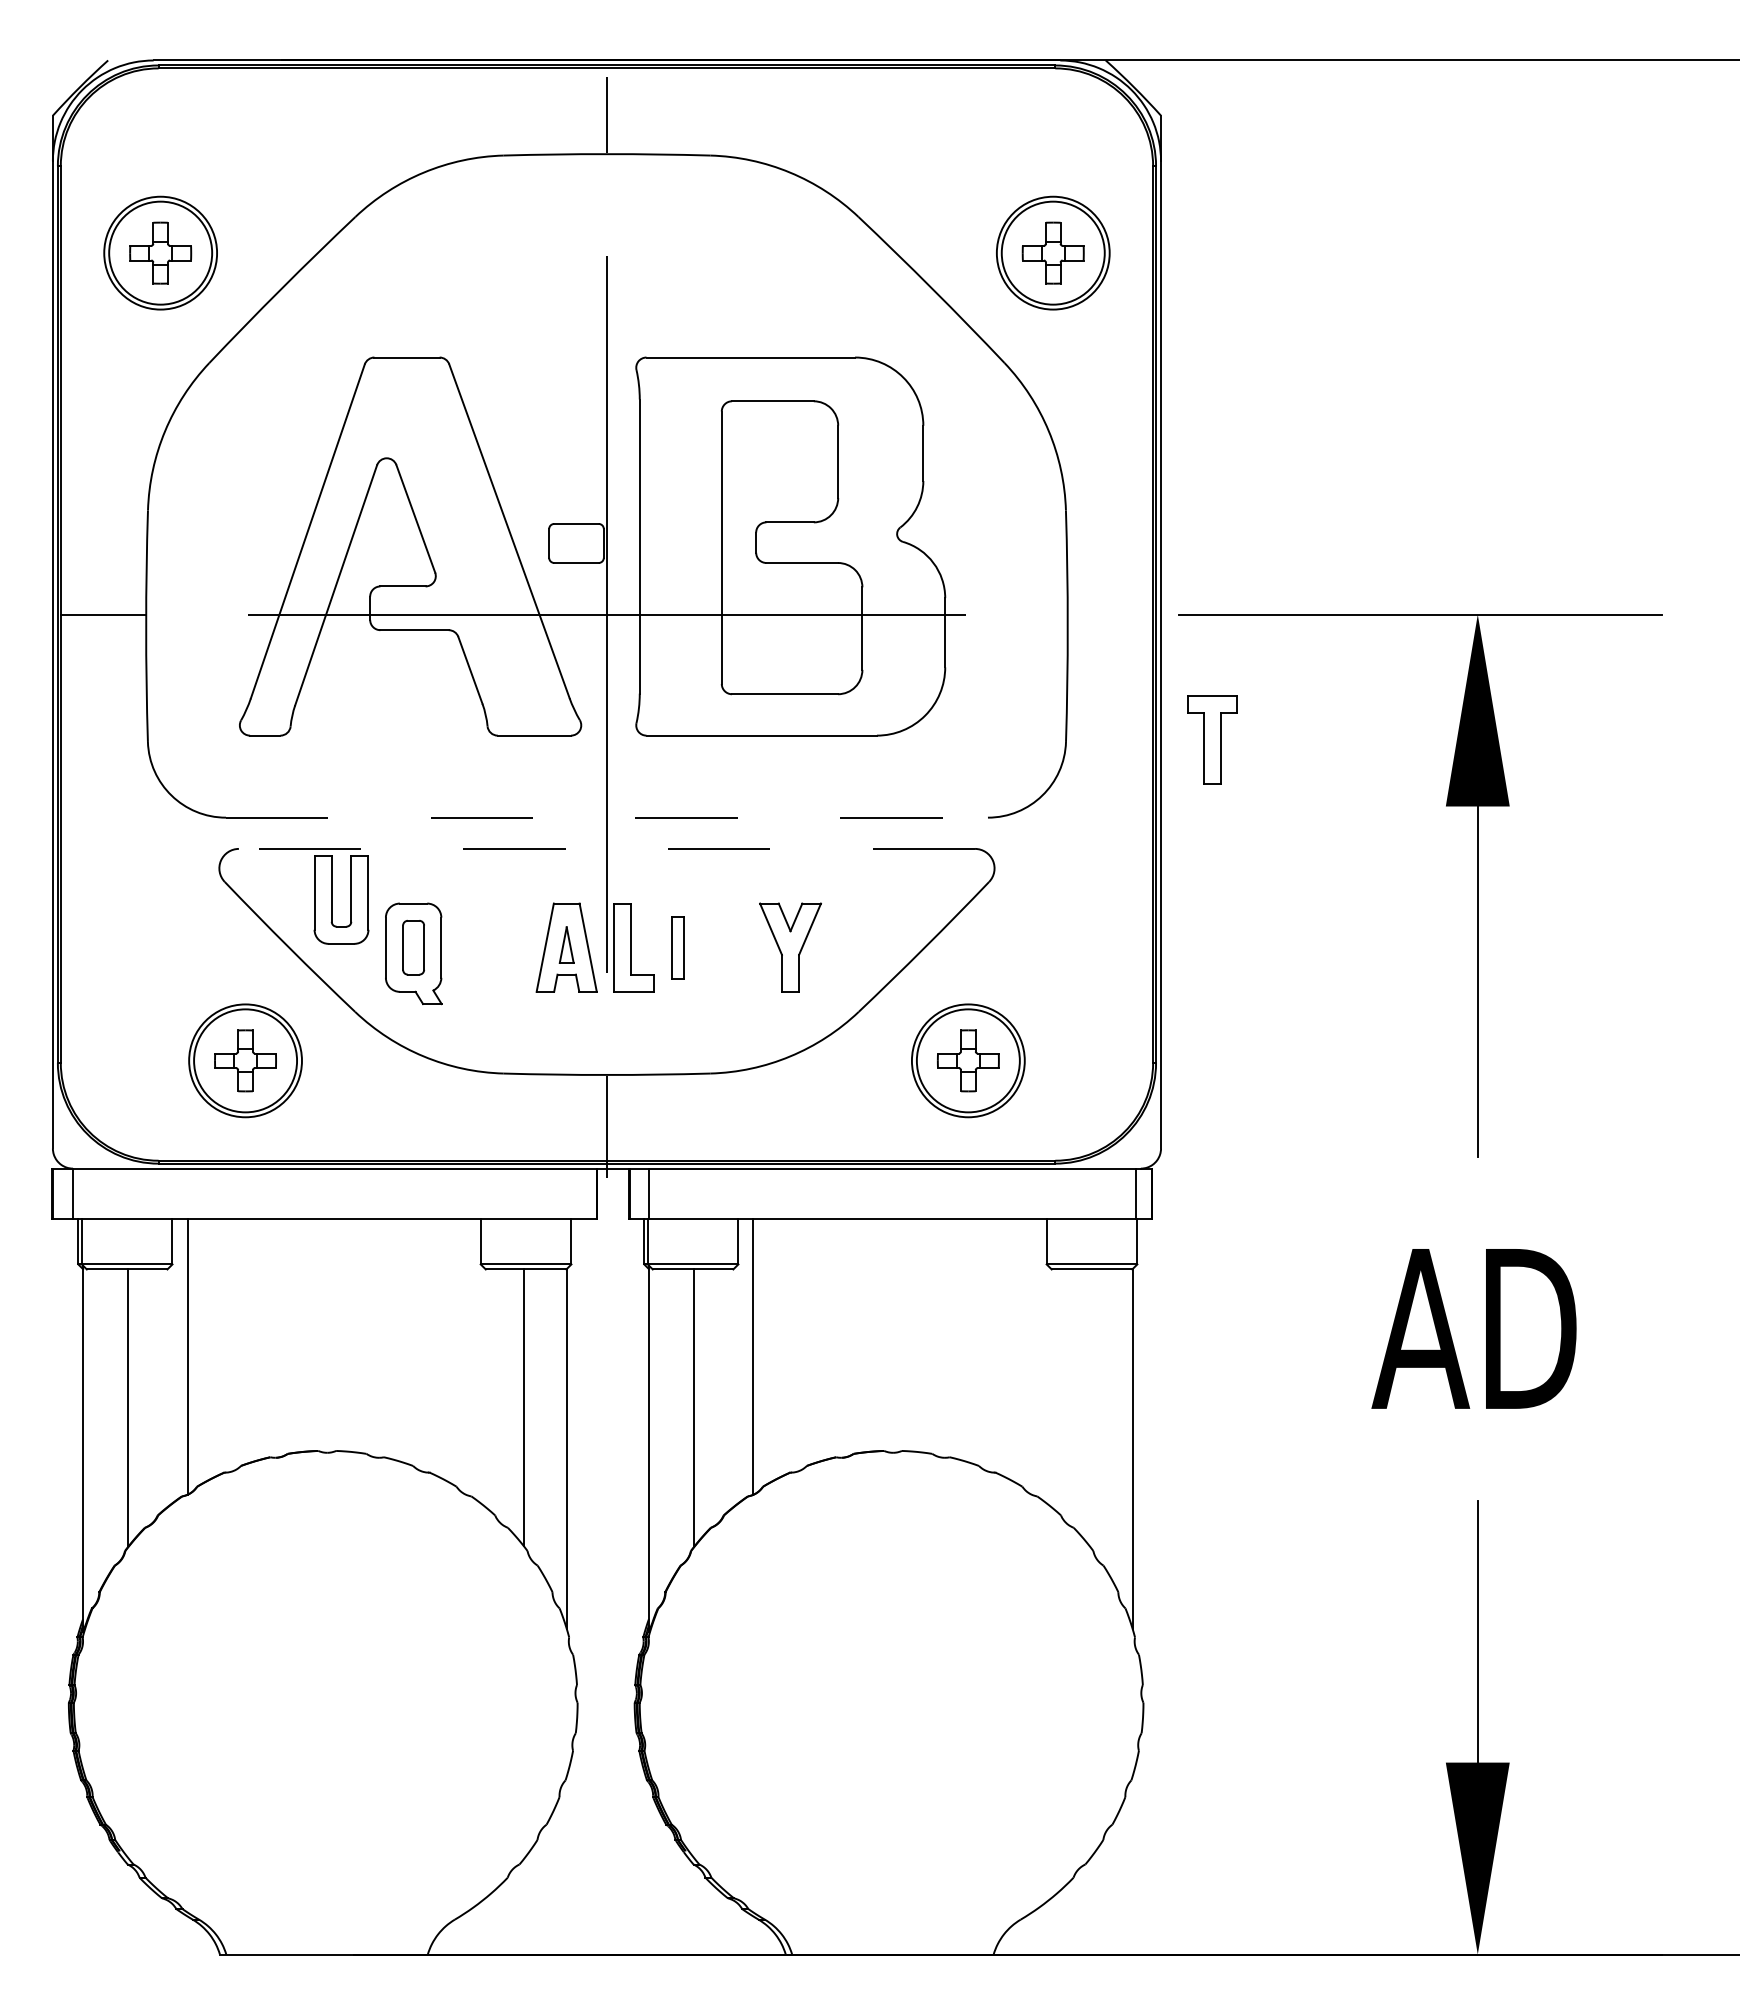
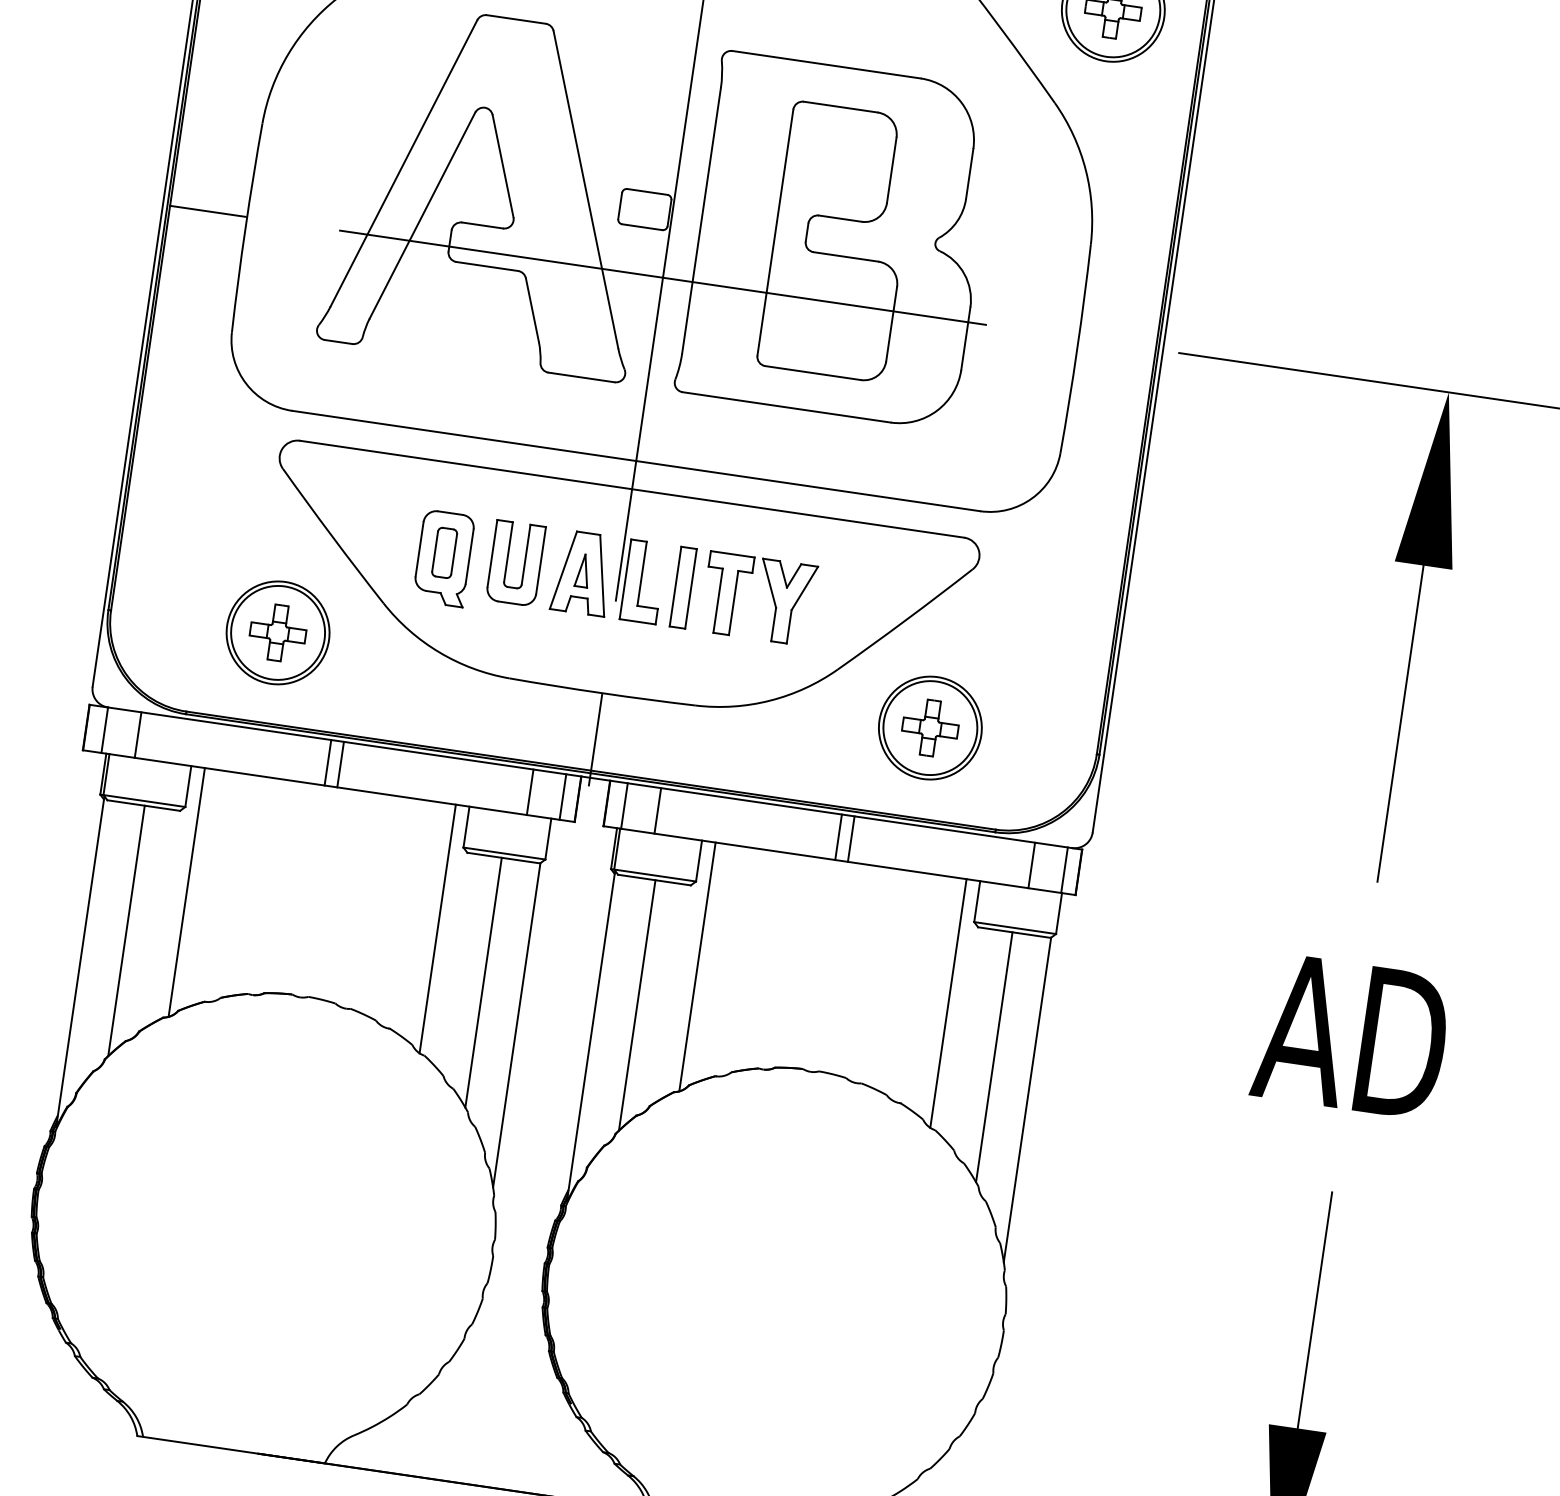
part: (1212, 739) -> (727, 593), moved
line: (606, 817) -> (635, 460), dashed -> solid
line: (606, 848) -> (631, 488), dashed -> solid
part: (332, 899) -> (507, 561), moved
part: (677, 947) -> (682, 587), size x1.43
line: (109, 1193) -> (137, 734), added
line: (320, 1193) -> (328, 762), added
line: (334, 1193) -> (340, 764), added
line: (544, 1193) -> (530, 791), added
line: (580, 1193) -> (562, 796), added
line: (685, 1193) -> (657, 810), added
line: (886, 1193) -> (839, 837), added
line: (900, 1193) -> (851, 838), added
line: (1100, 1193) -> (1032, 865), added
line: (465, 1356) -> (437, 928), added
line: (1031, 1356) -> (948, 1003), added
line: (1089, 1407) -> (994, 1056), added

